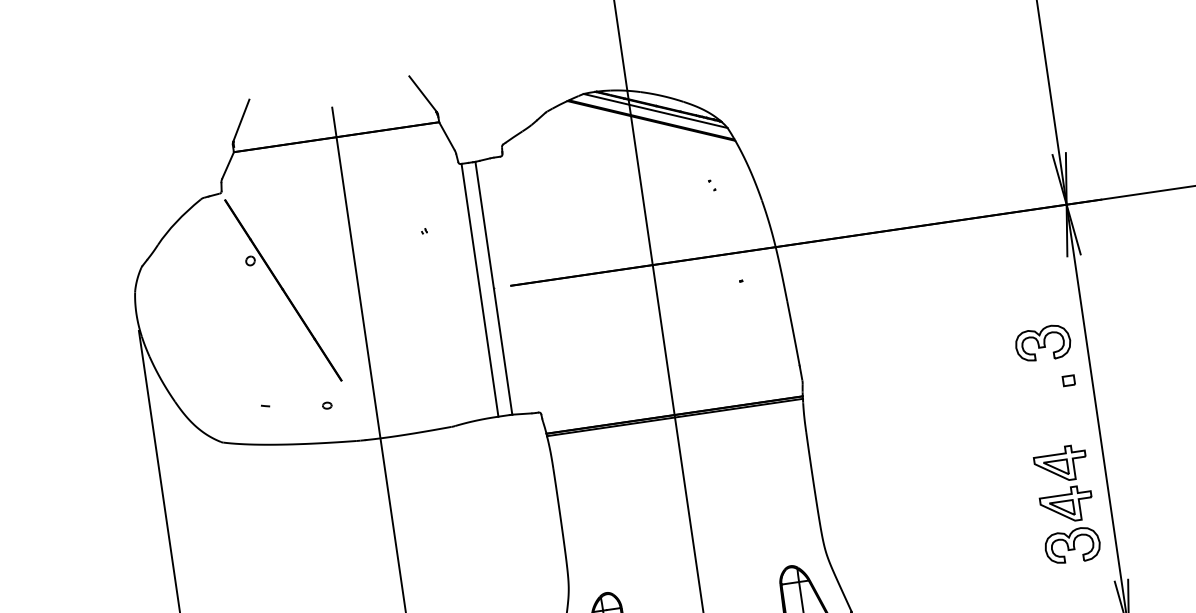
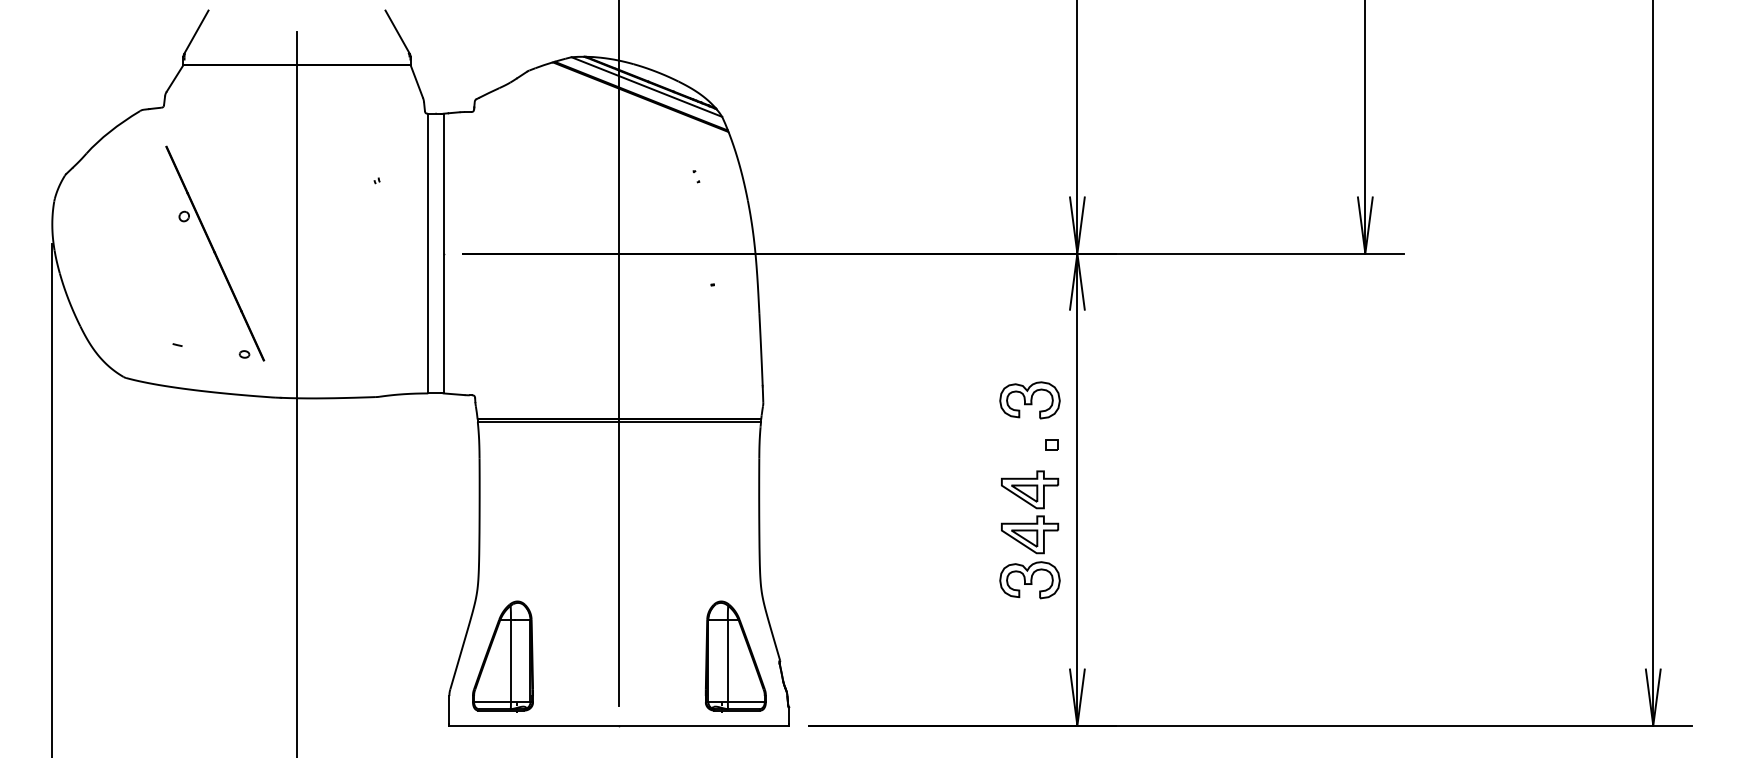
part: (283, 290) -> (215, 253), moved
part: (1066, 504) -> (1029, 534), moved

